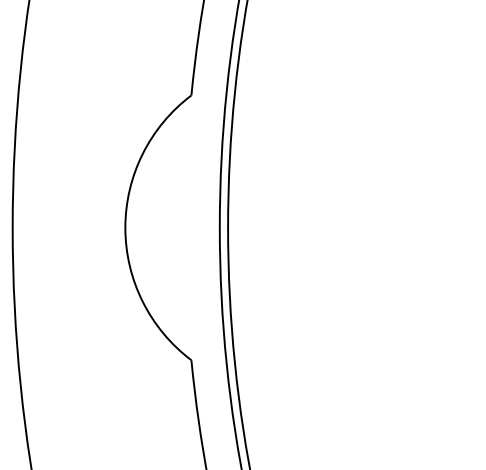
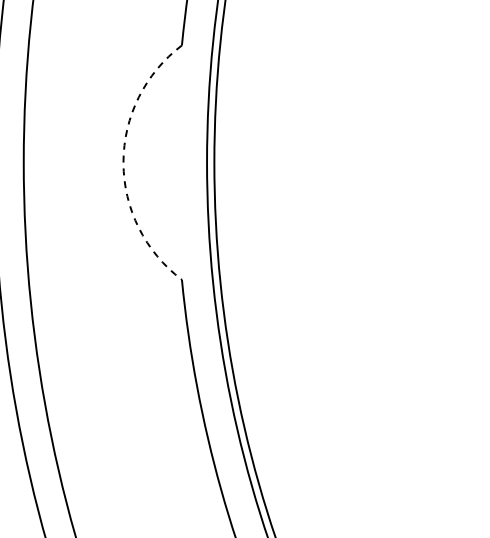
arc: (125, 227) -> (123, 162), solid -> dashed

